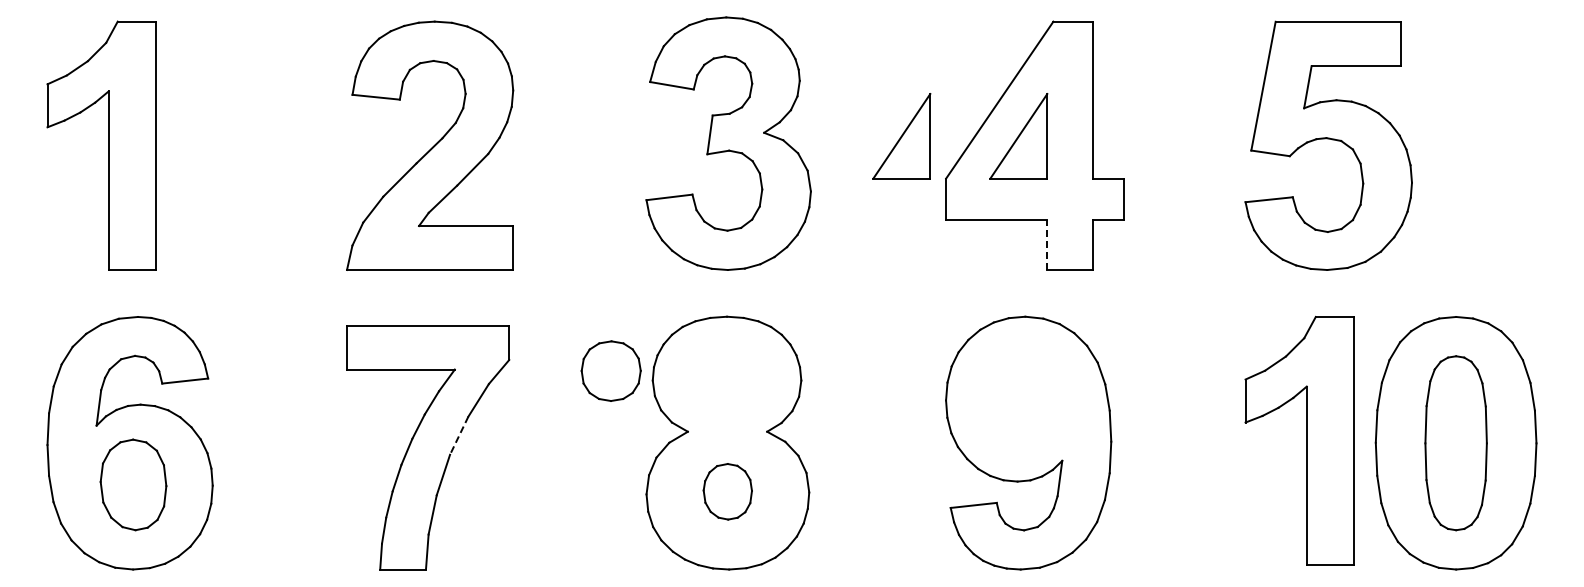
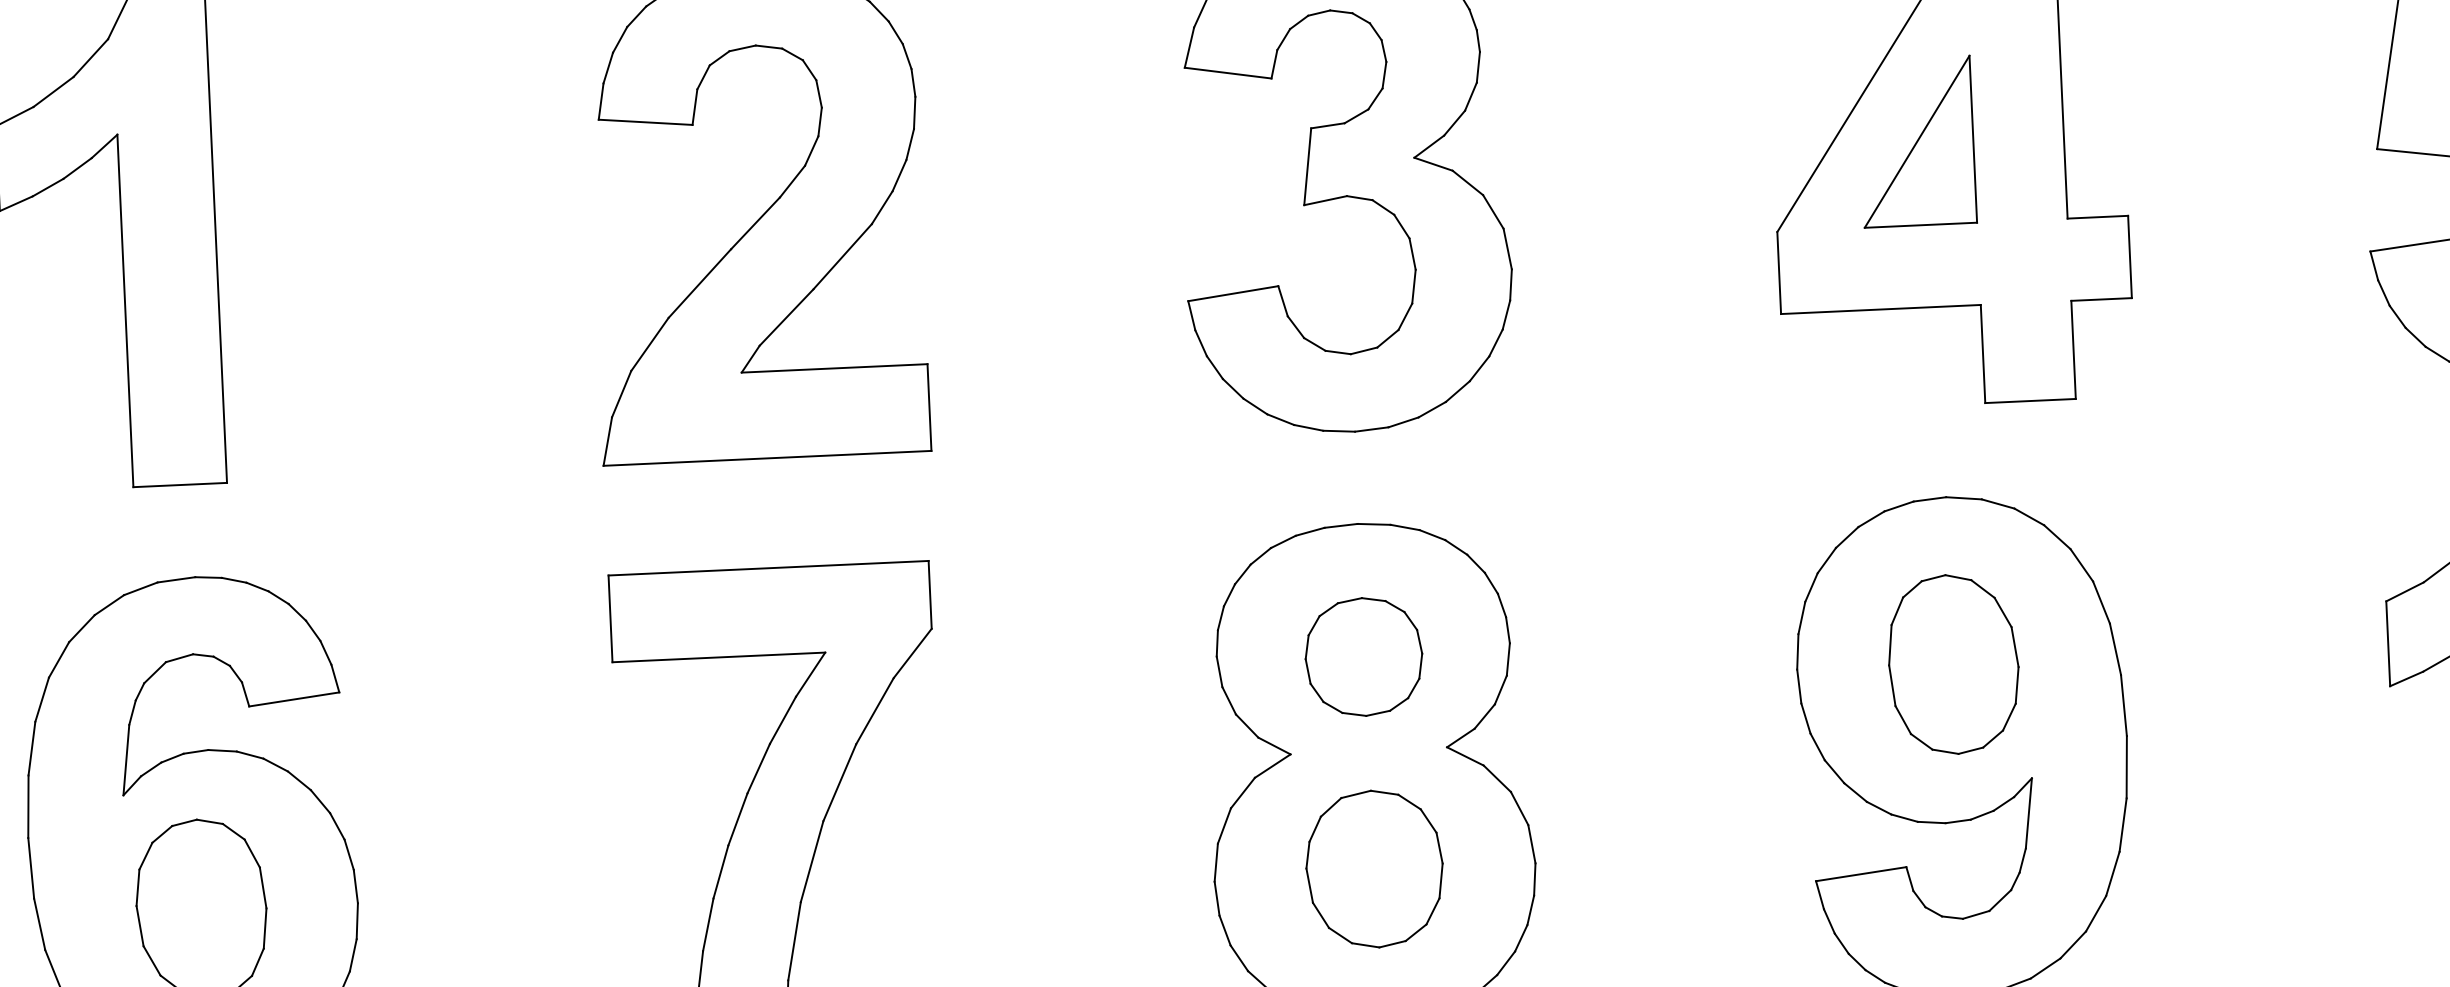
part: (901, 136) -> (1685, 152), removed
line: (1047, 245) -> (1983, 354), dashed -> solid
part: (610, 370) -> (1362, 655), moved
part: (1025, 401) -> (1954, 664), added
line: (459, 436) -> (840, 784), dashed -> solid
part: (727, 491) -> (1374, 868), size x1.43

